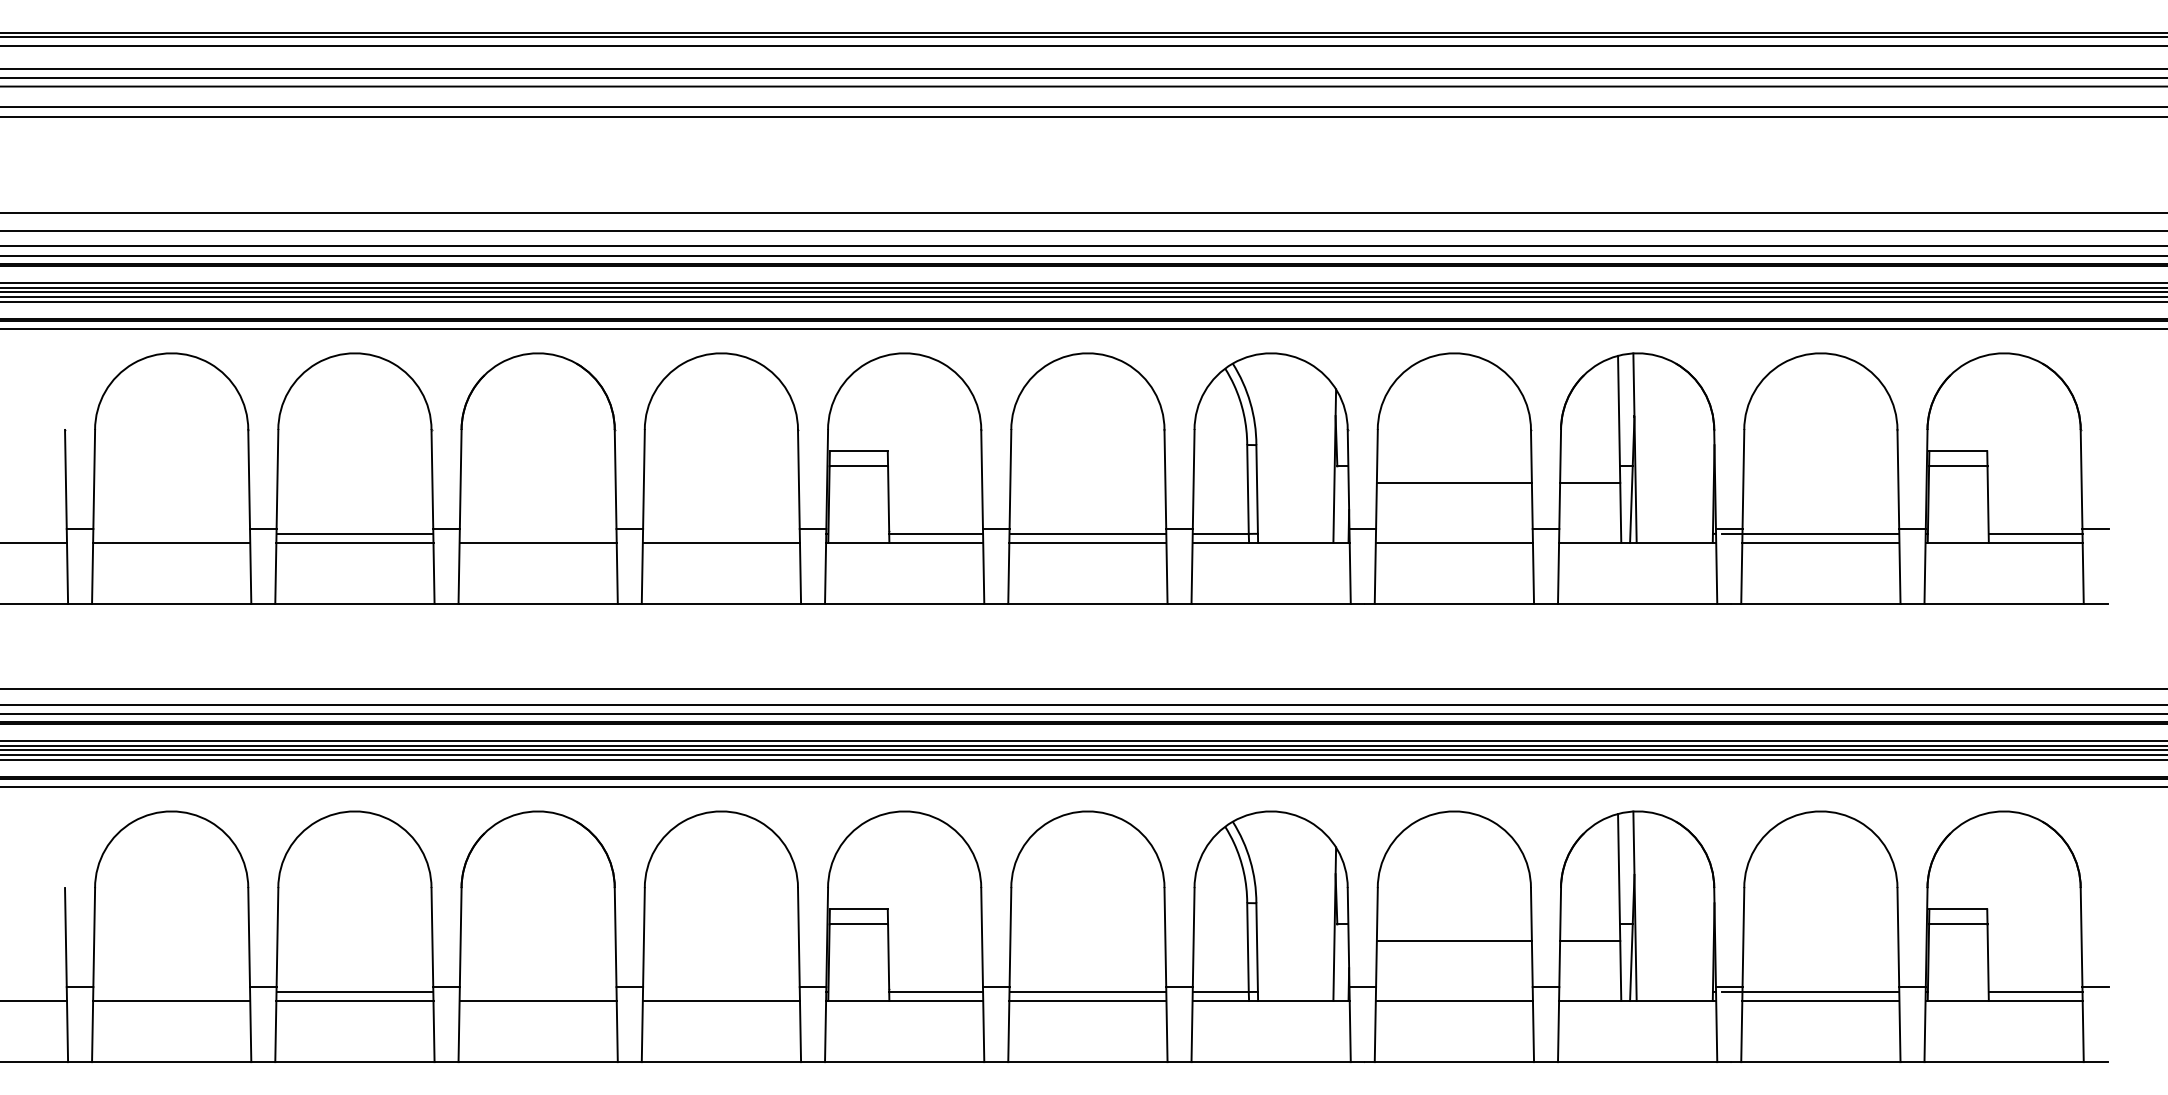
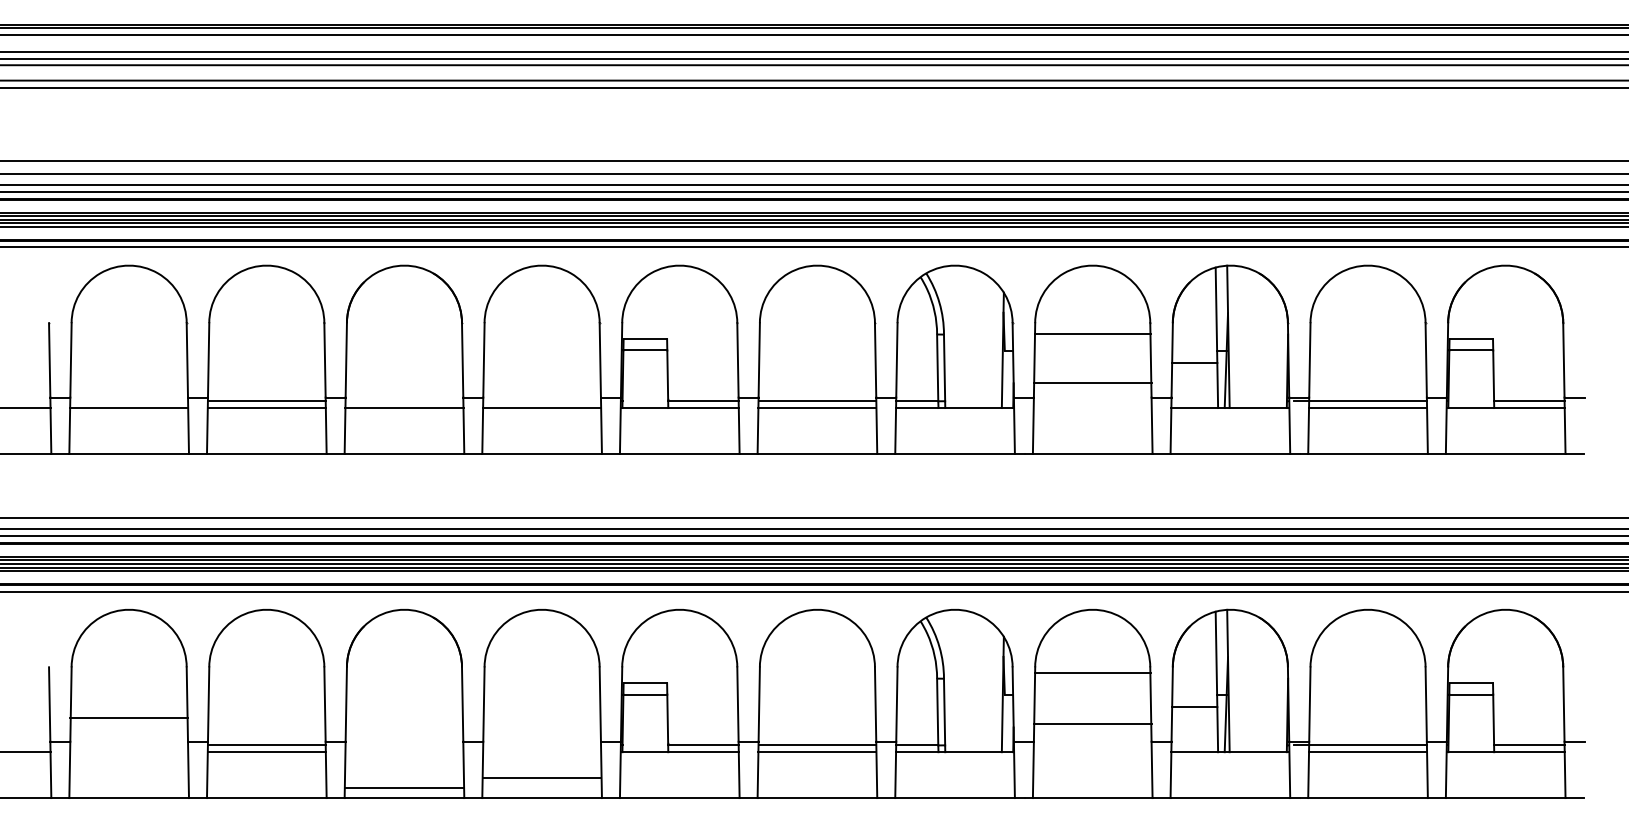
line: (1453, 482) -> (1092, 333), moved
line: (1453, 542) -> (1092, 382), moved
line: (1453, 941) -> (1092, 672), moved
line: (171, 1001) -> (129, 718), moved
line: (537, 1001) -> (403, 788), moved
line: (720, 1001) -> (541, 778), moved
line: (1453, 1001) -> (1092, 724), moved

